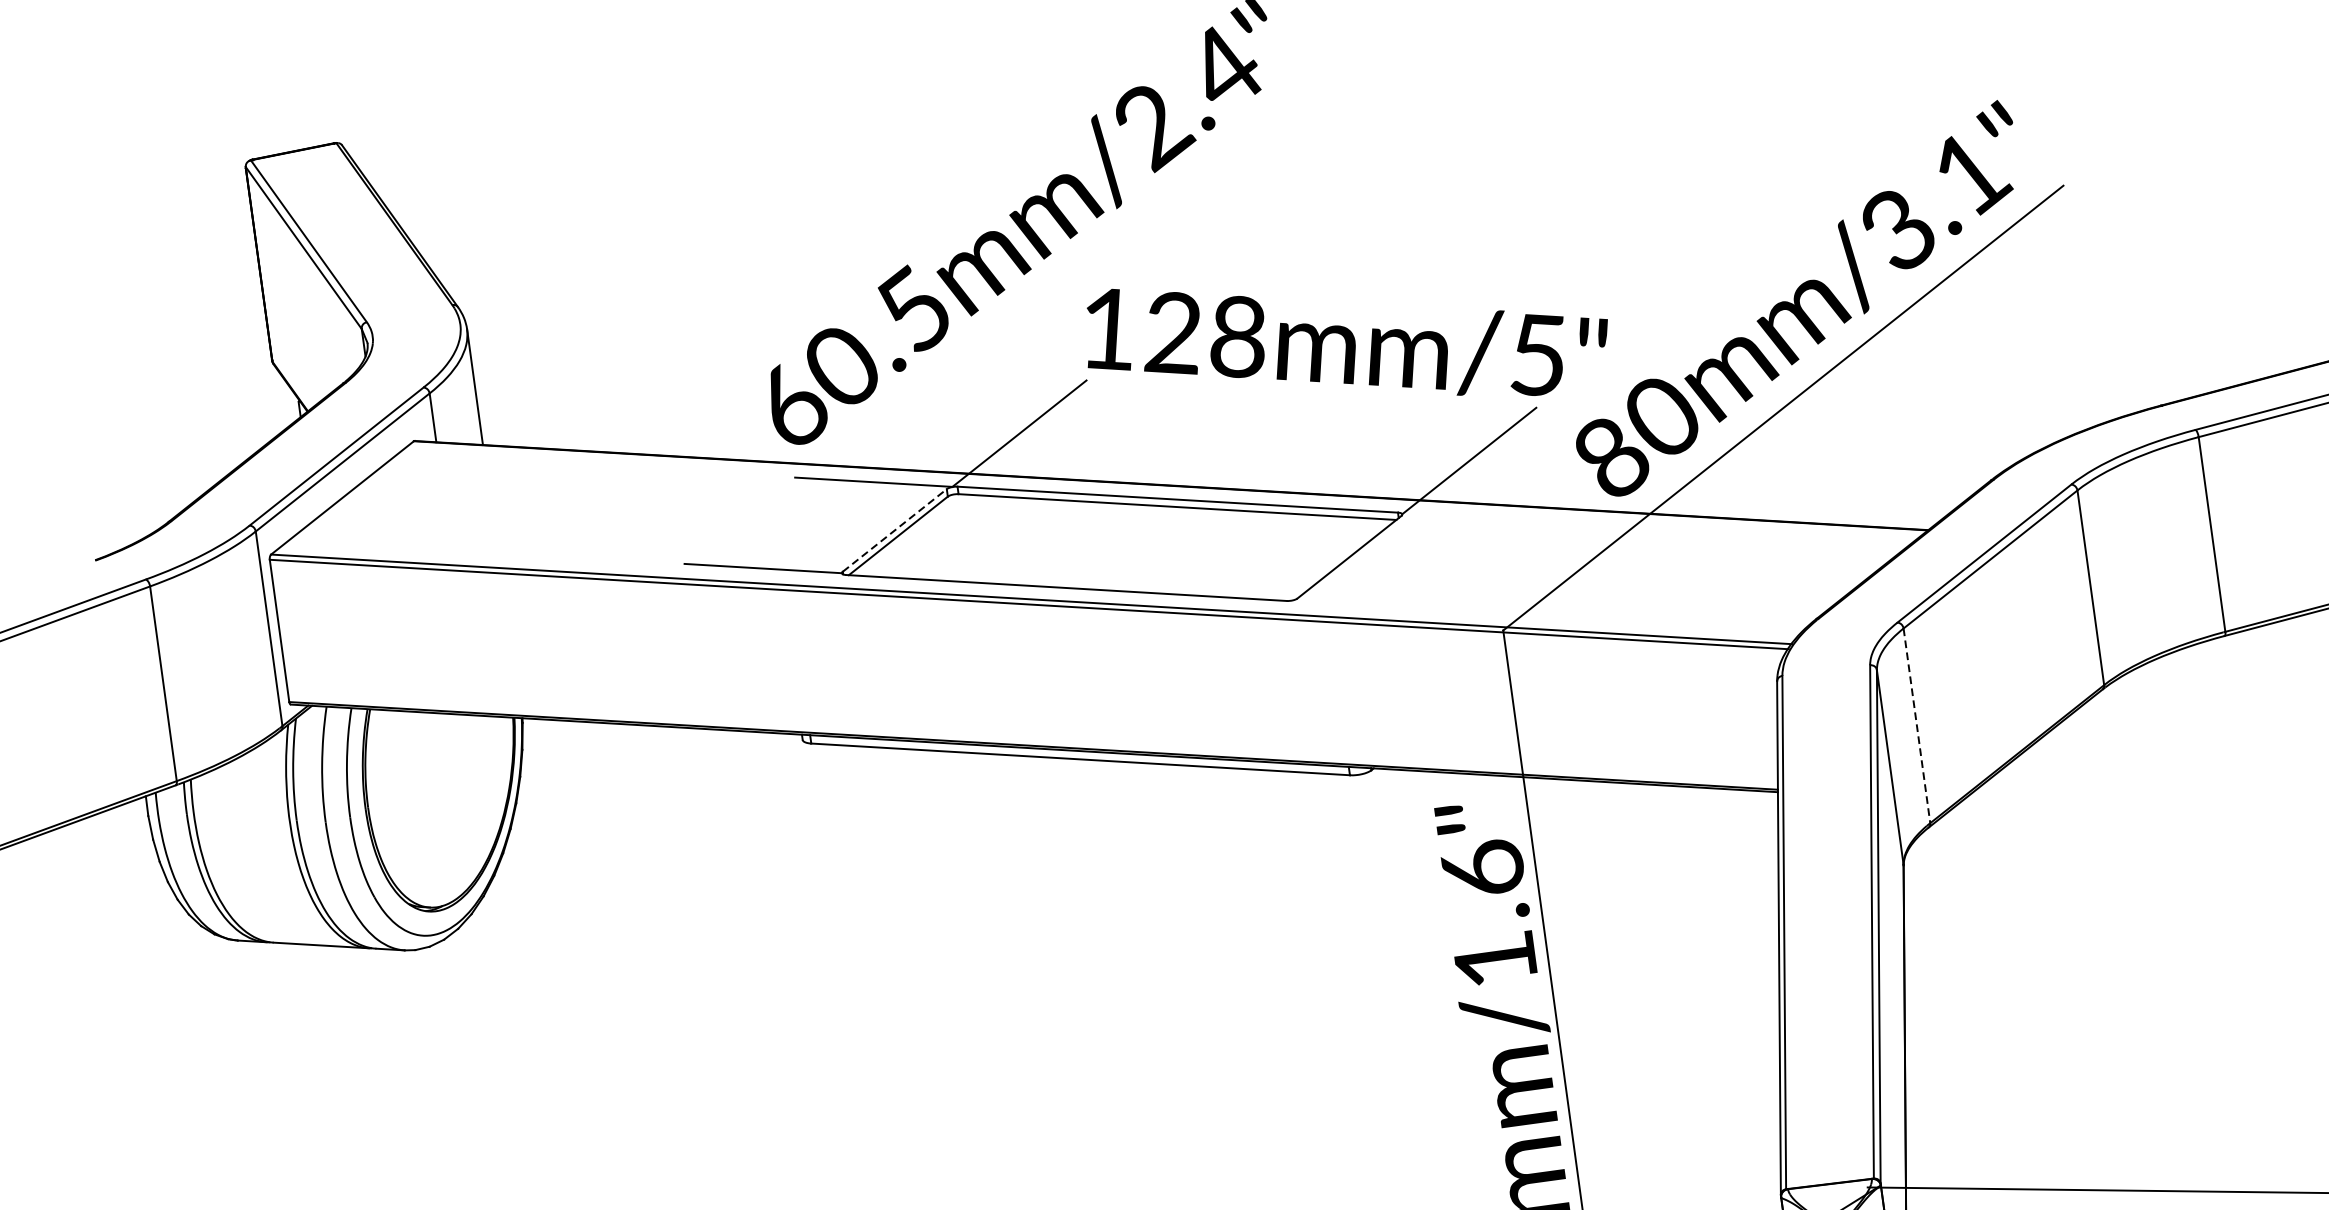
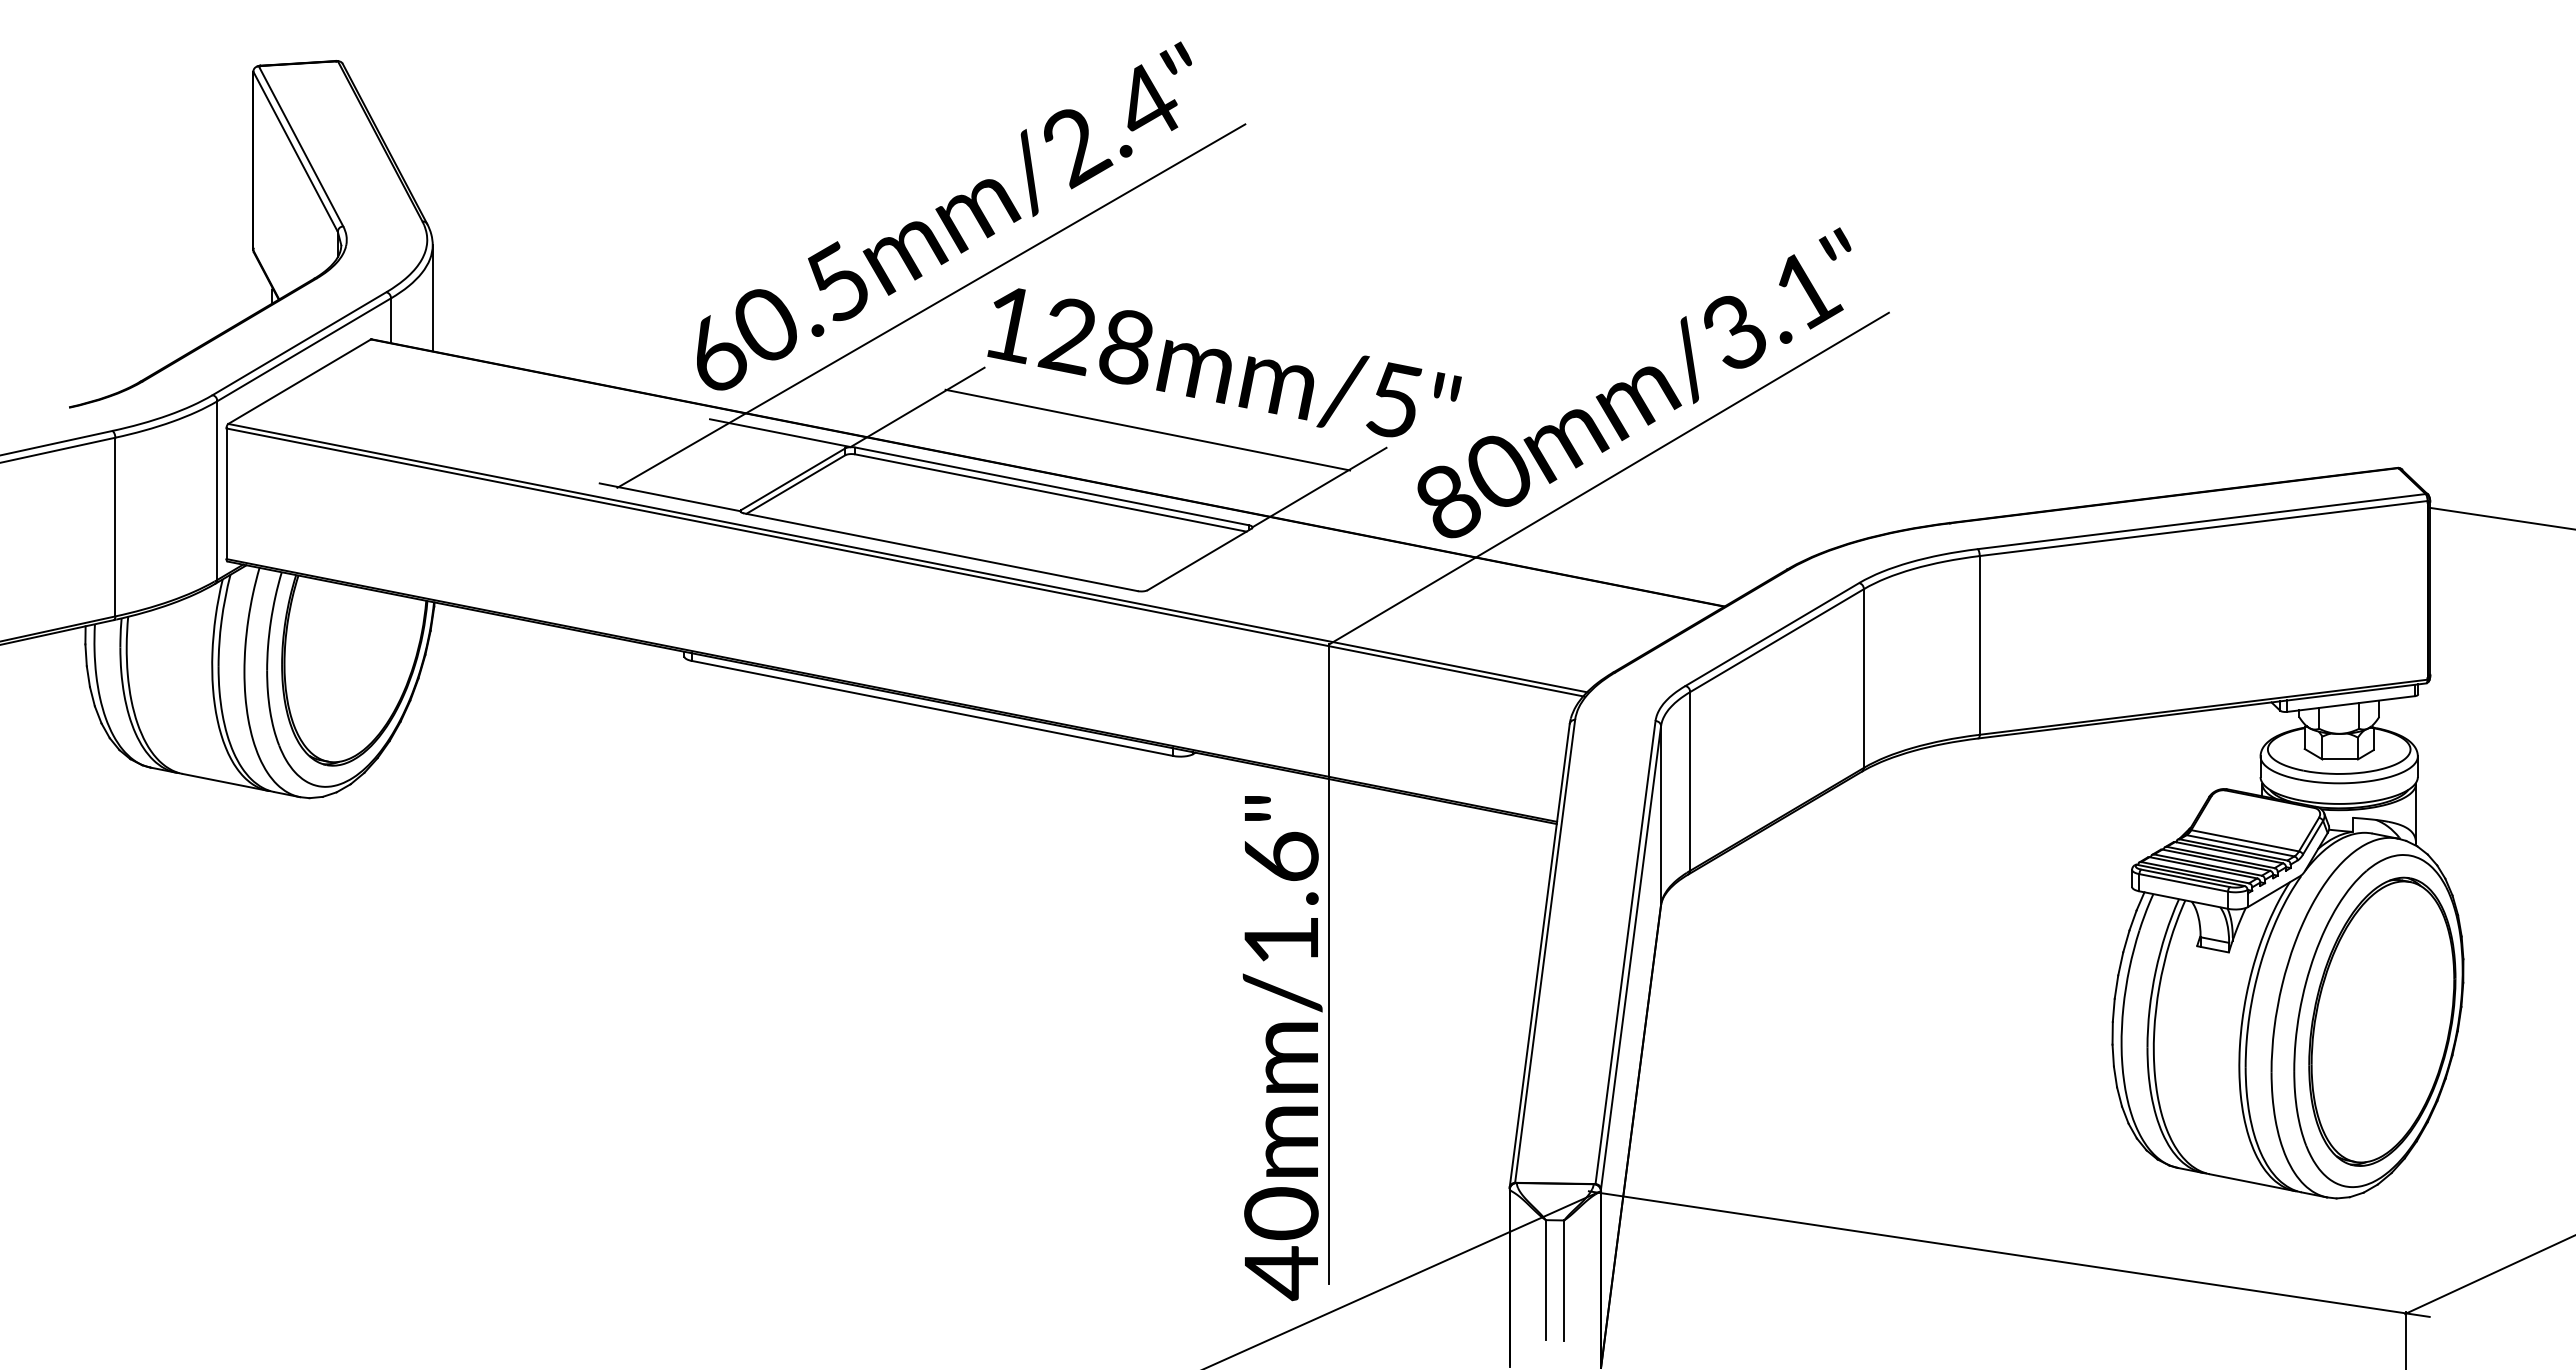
line: (1019, 320) -> (931, 305), added
line: (1273, 423) -> (1147, 429), added
line: (894, 529) -> (793, 478), dashed -> solid
line: (1917, 725) -> (1690, 781), dashed -> solid

